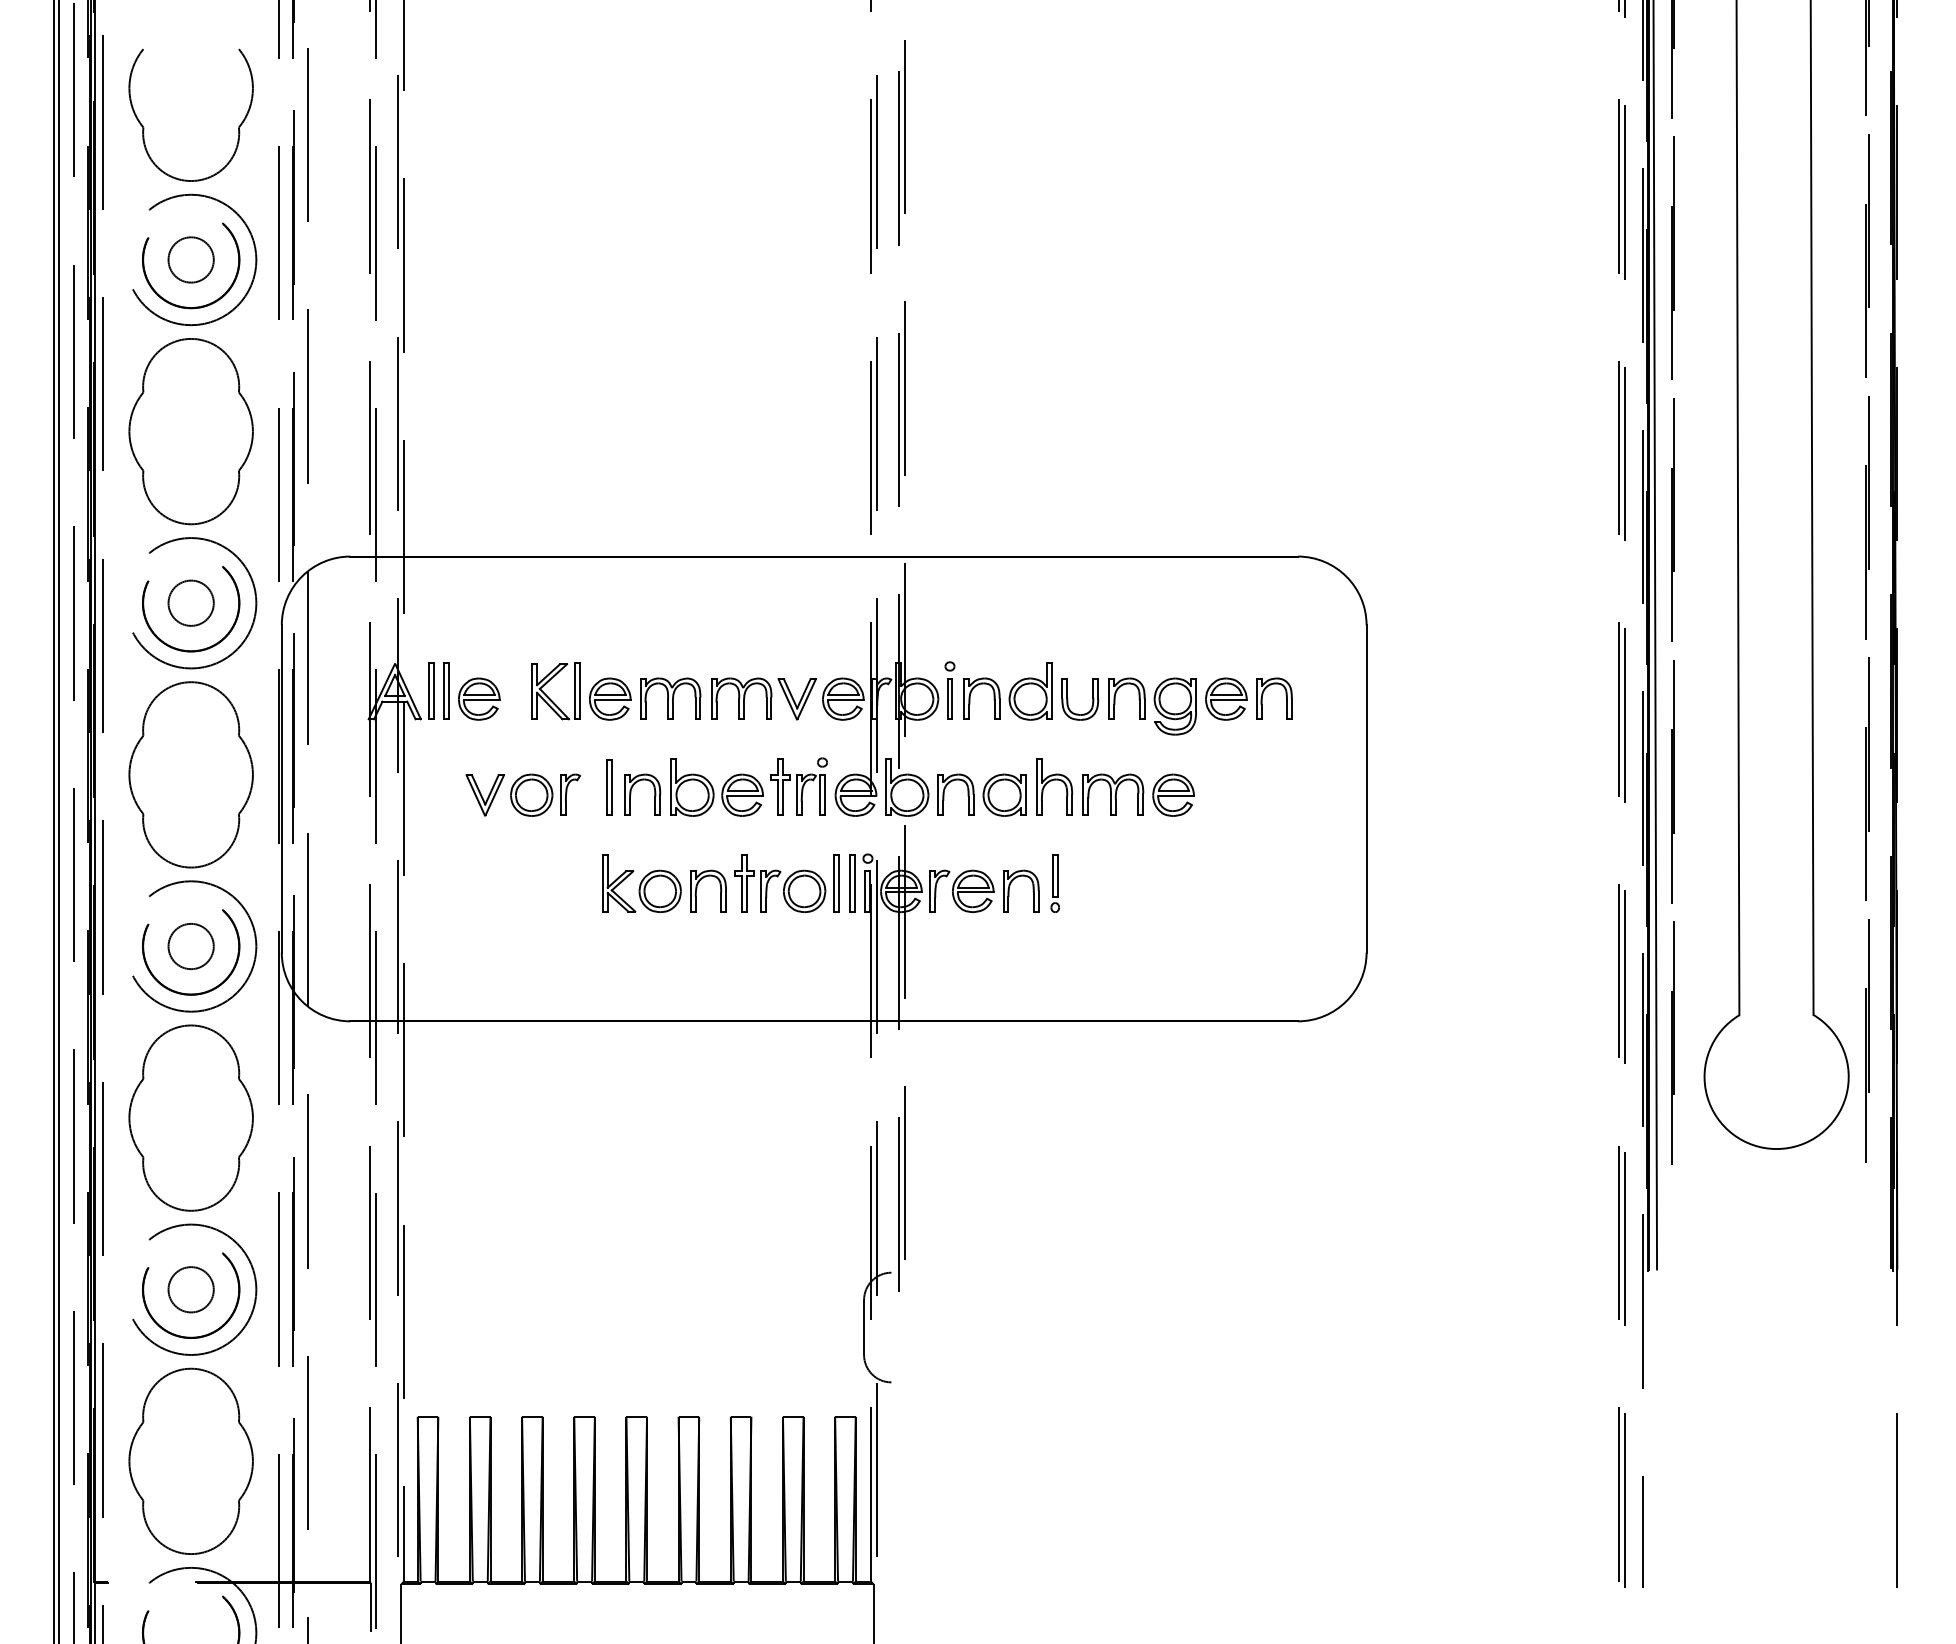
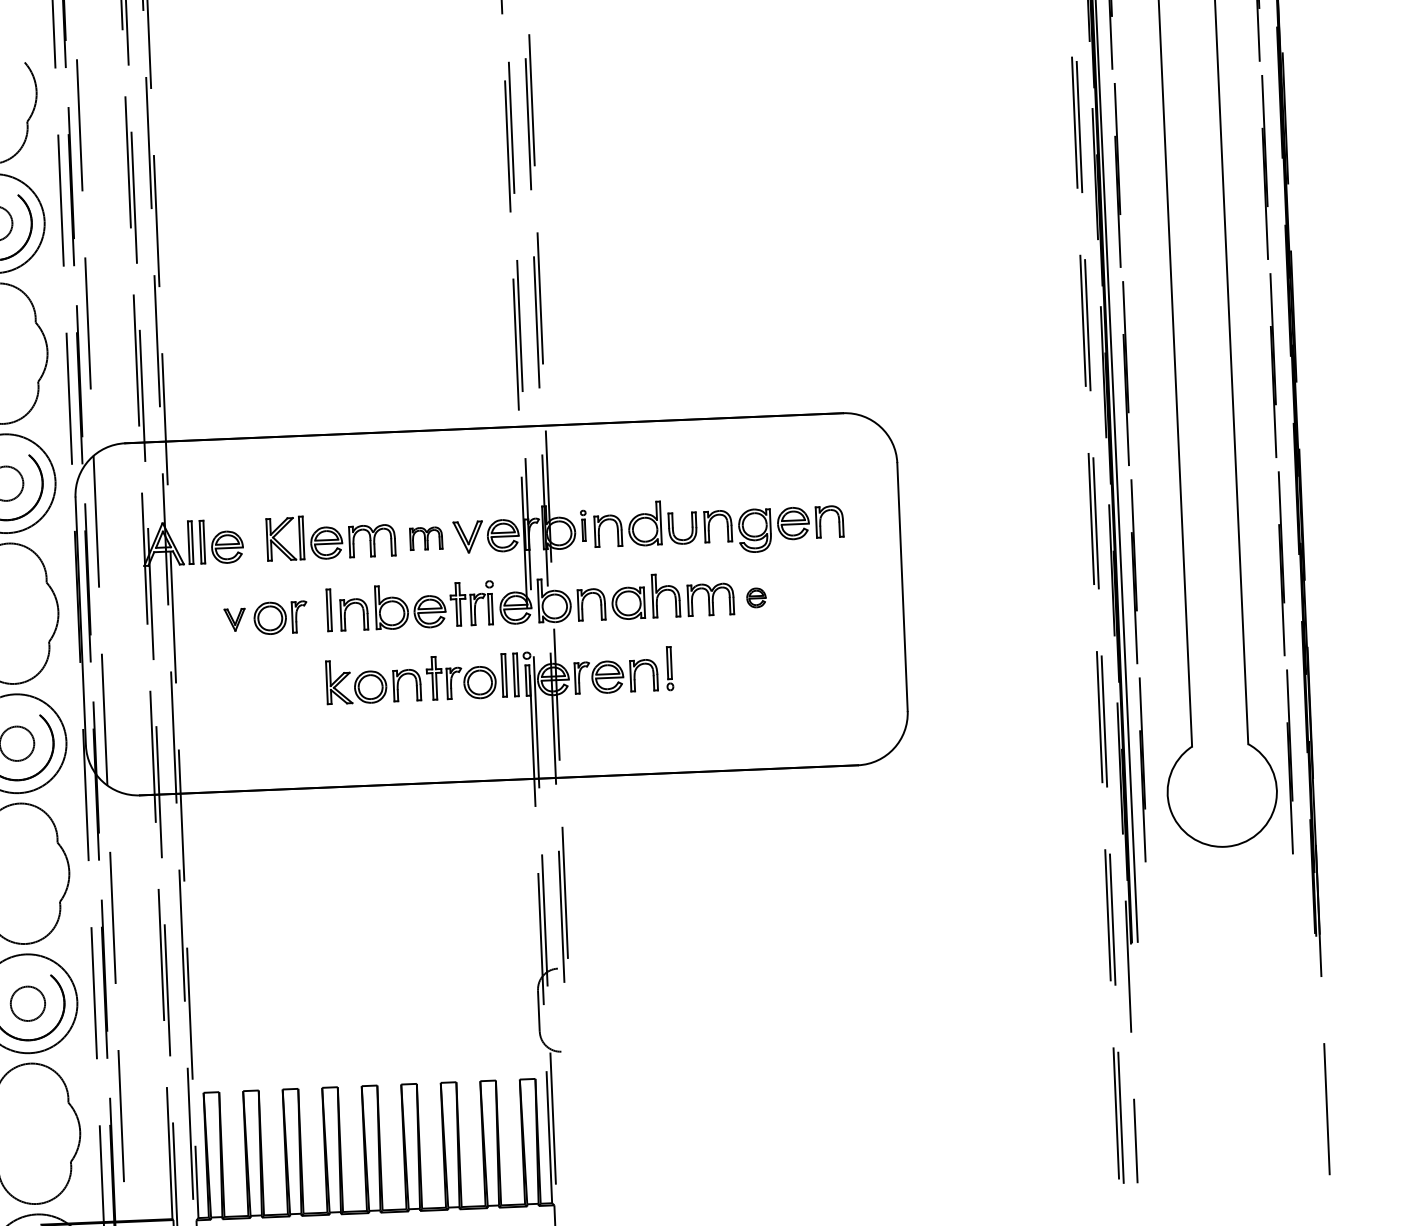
part: (949, 690) -> (583, 525), size x0.7
part: (741, 698) -> (426, 538), size x0.7
part: (1173, 794) -> (756, 597), size x0.6
part: (484, 795) -> (234, 620), size x0.7

